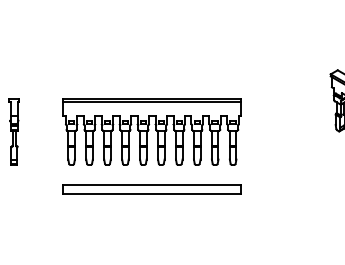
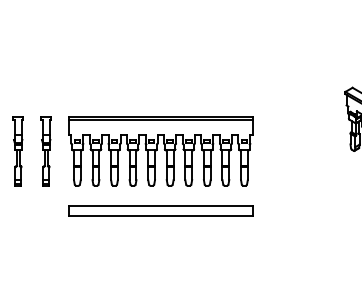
part: (40, 131) -> (45, 151), added

